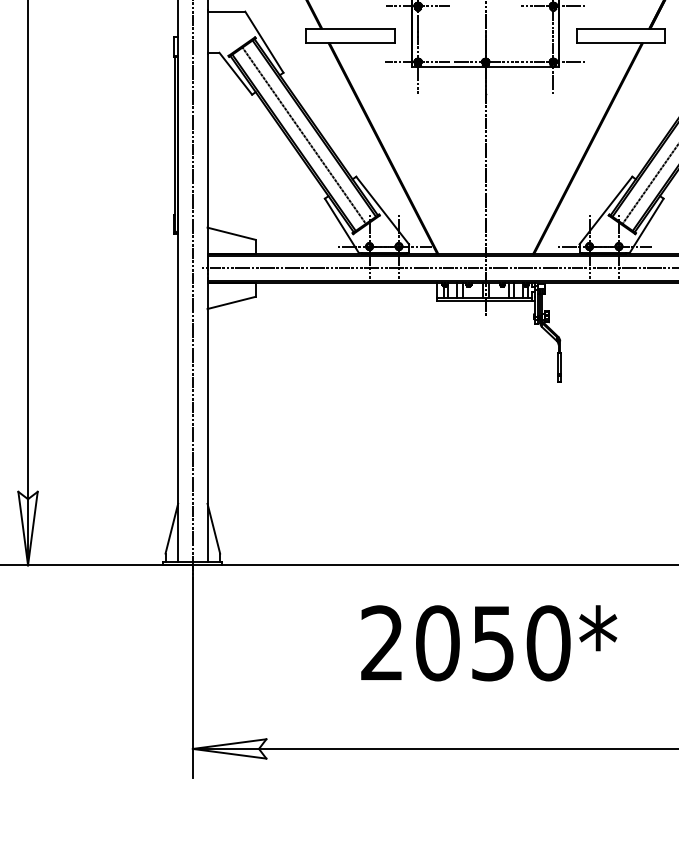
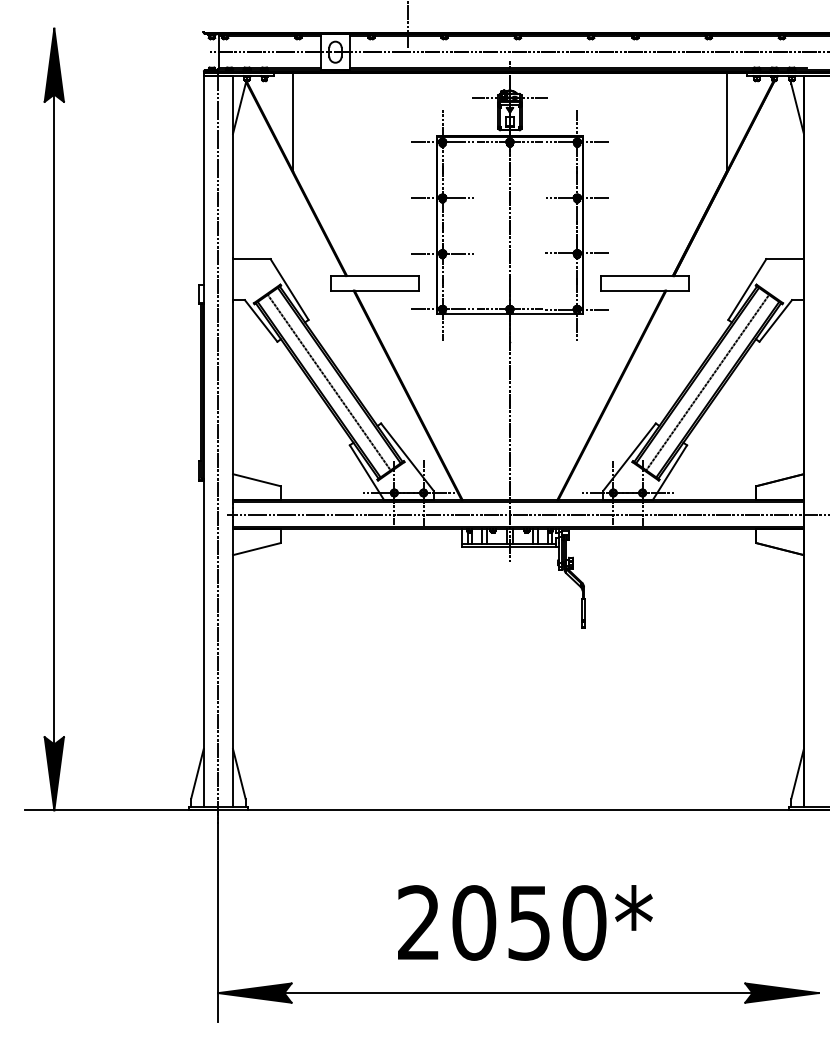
fill: (27, 528) -> (53, 773), added
text: (489, 642) -> (525, 922), moved
fill: (229, 748) -> (254, 992), added

